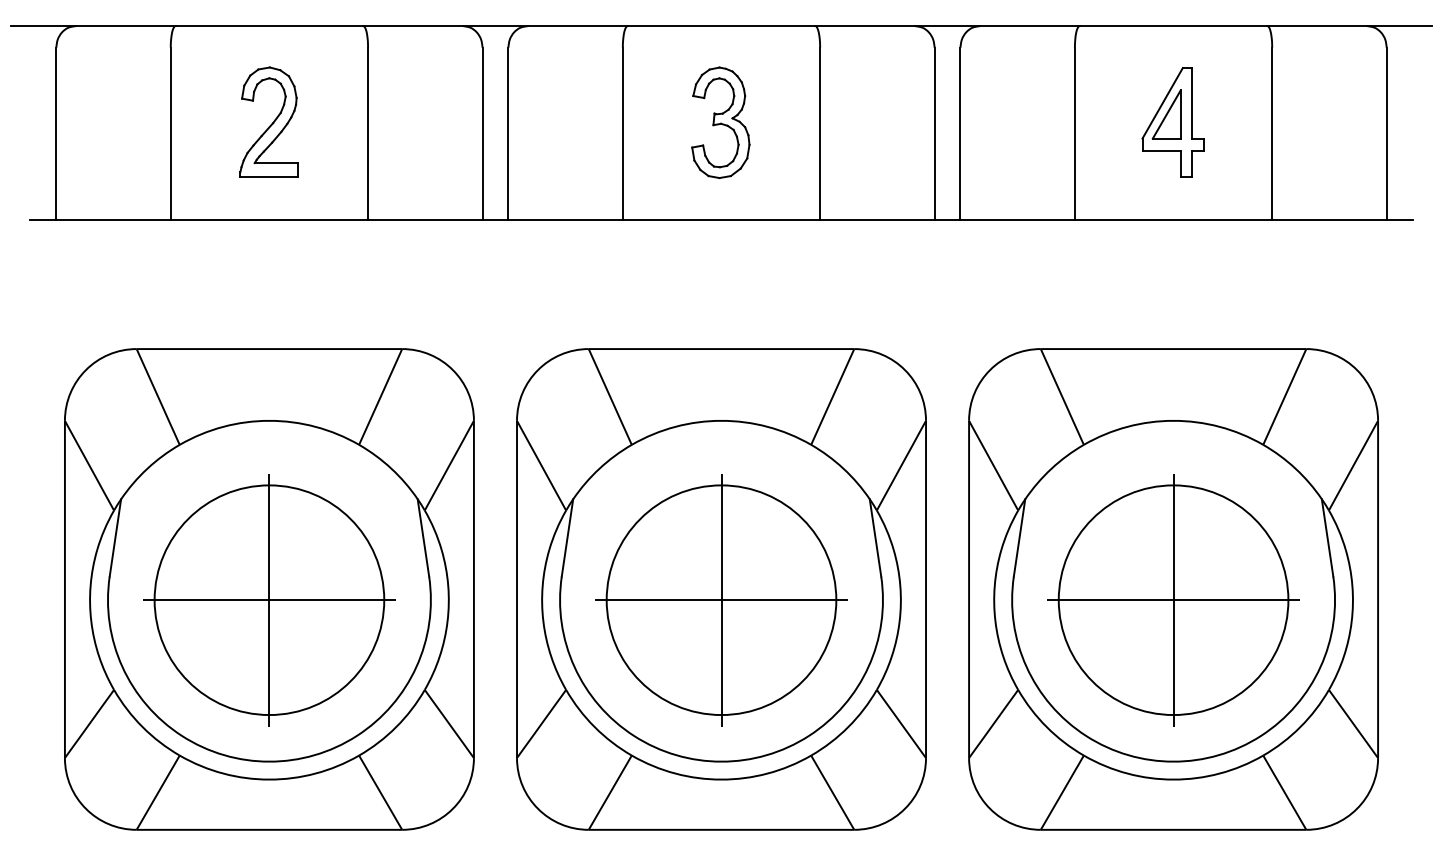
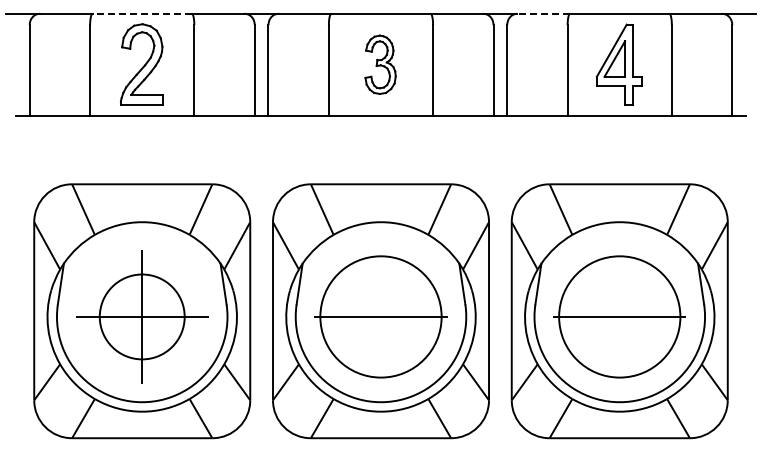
line: (269, 25) -> (142, 13), solid -> dashed
line: (1029, 25) -> (543, 13), solid -> dashed
part: (268, 120) -> (141, 63), size x1.4
part: (1173, 120) -> (619, 63), size x1.4
circle: (268, 599) -> (141, 316), size x0.7
line: (722, 599) -> (381, 316), removed
line: (1173, 599) -> (619, 316), removed

